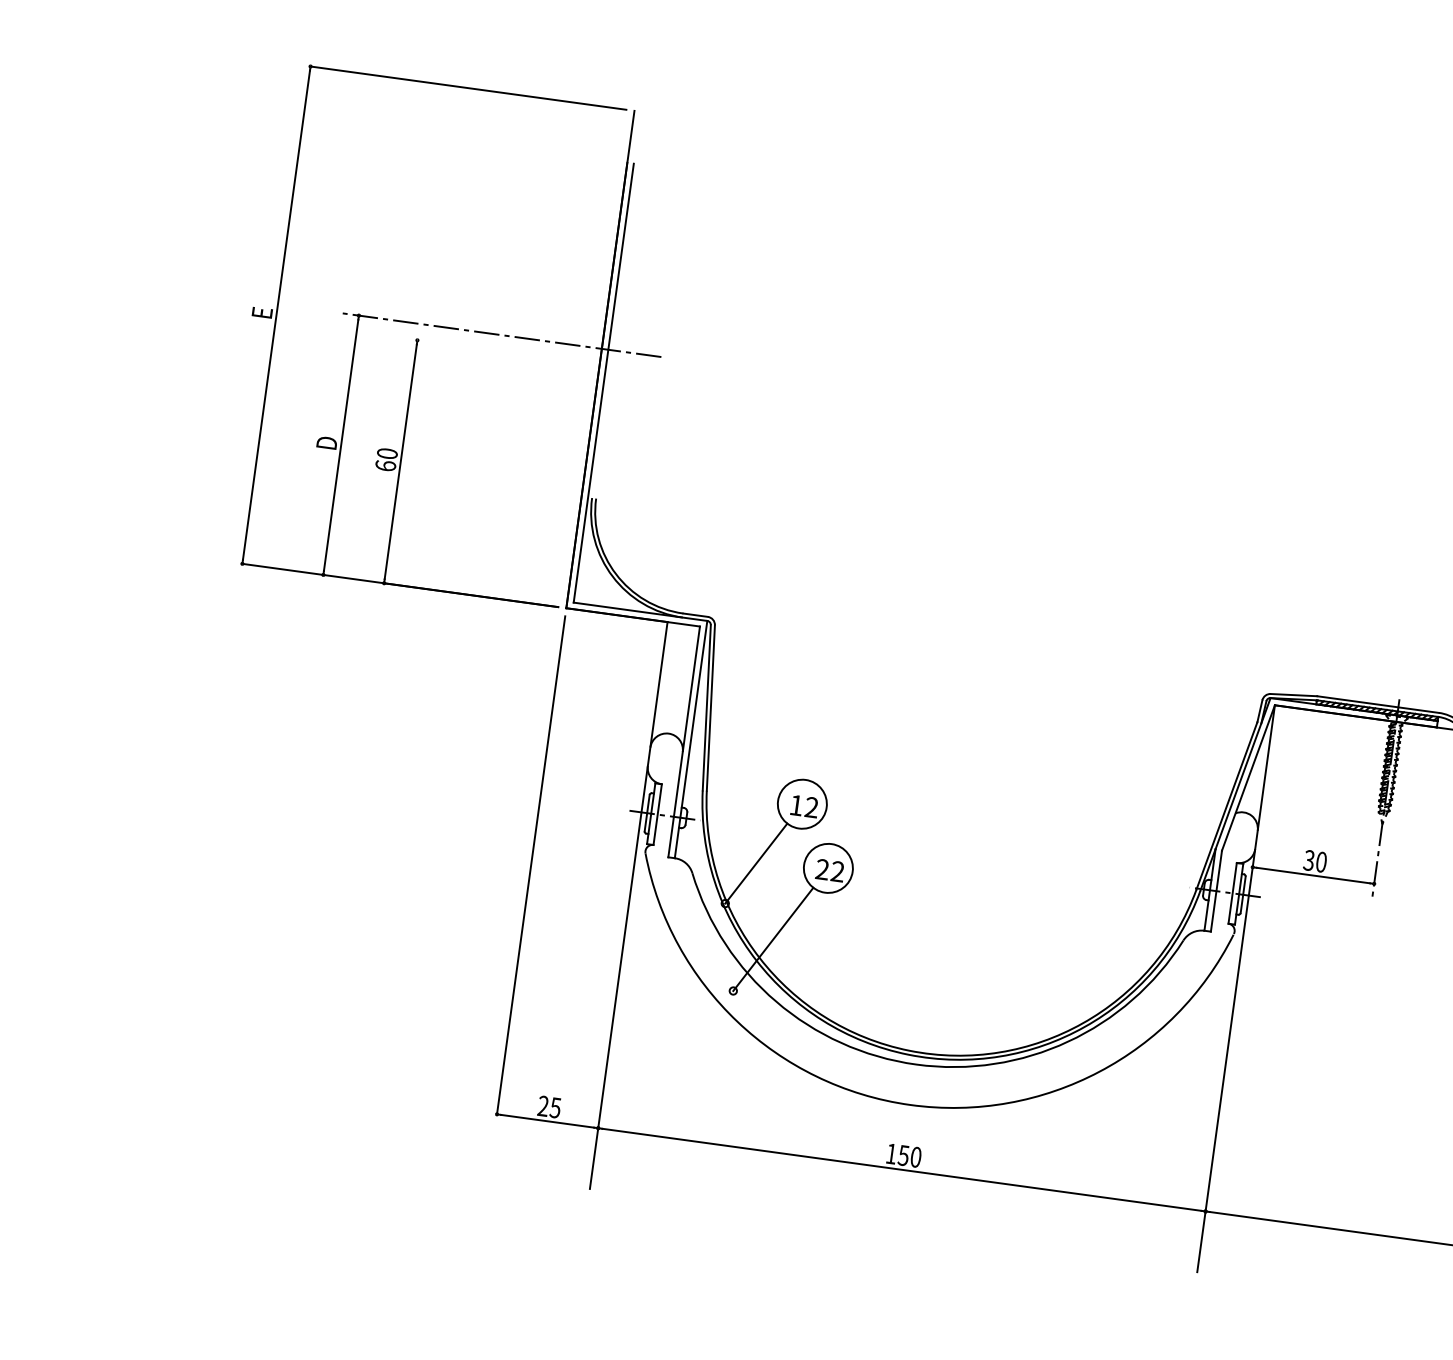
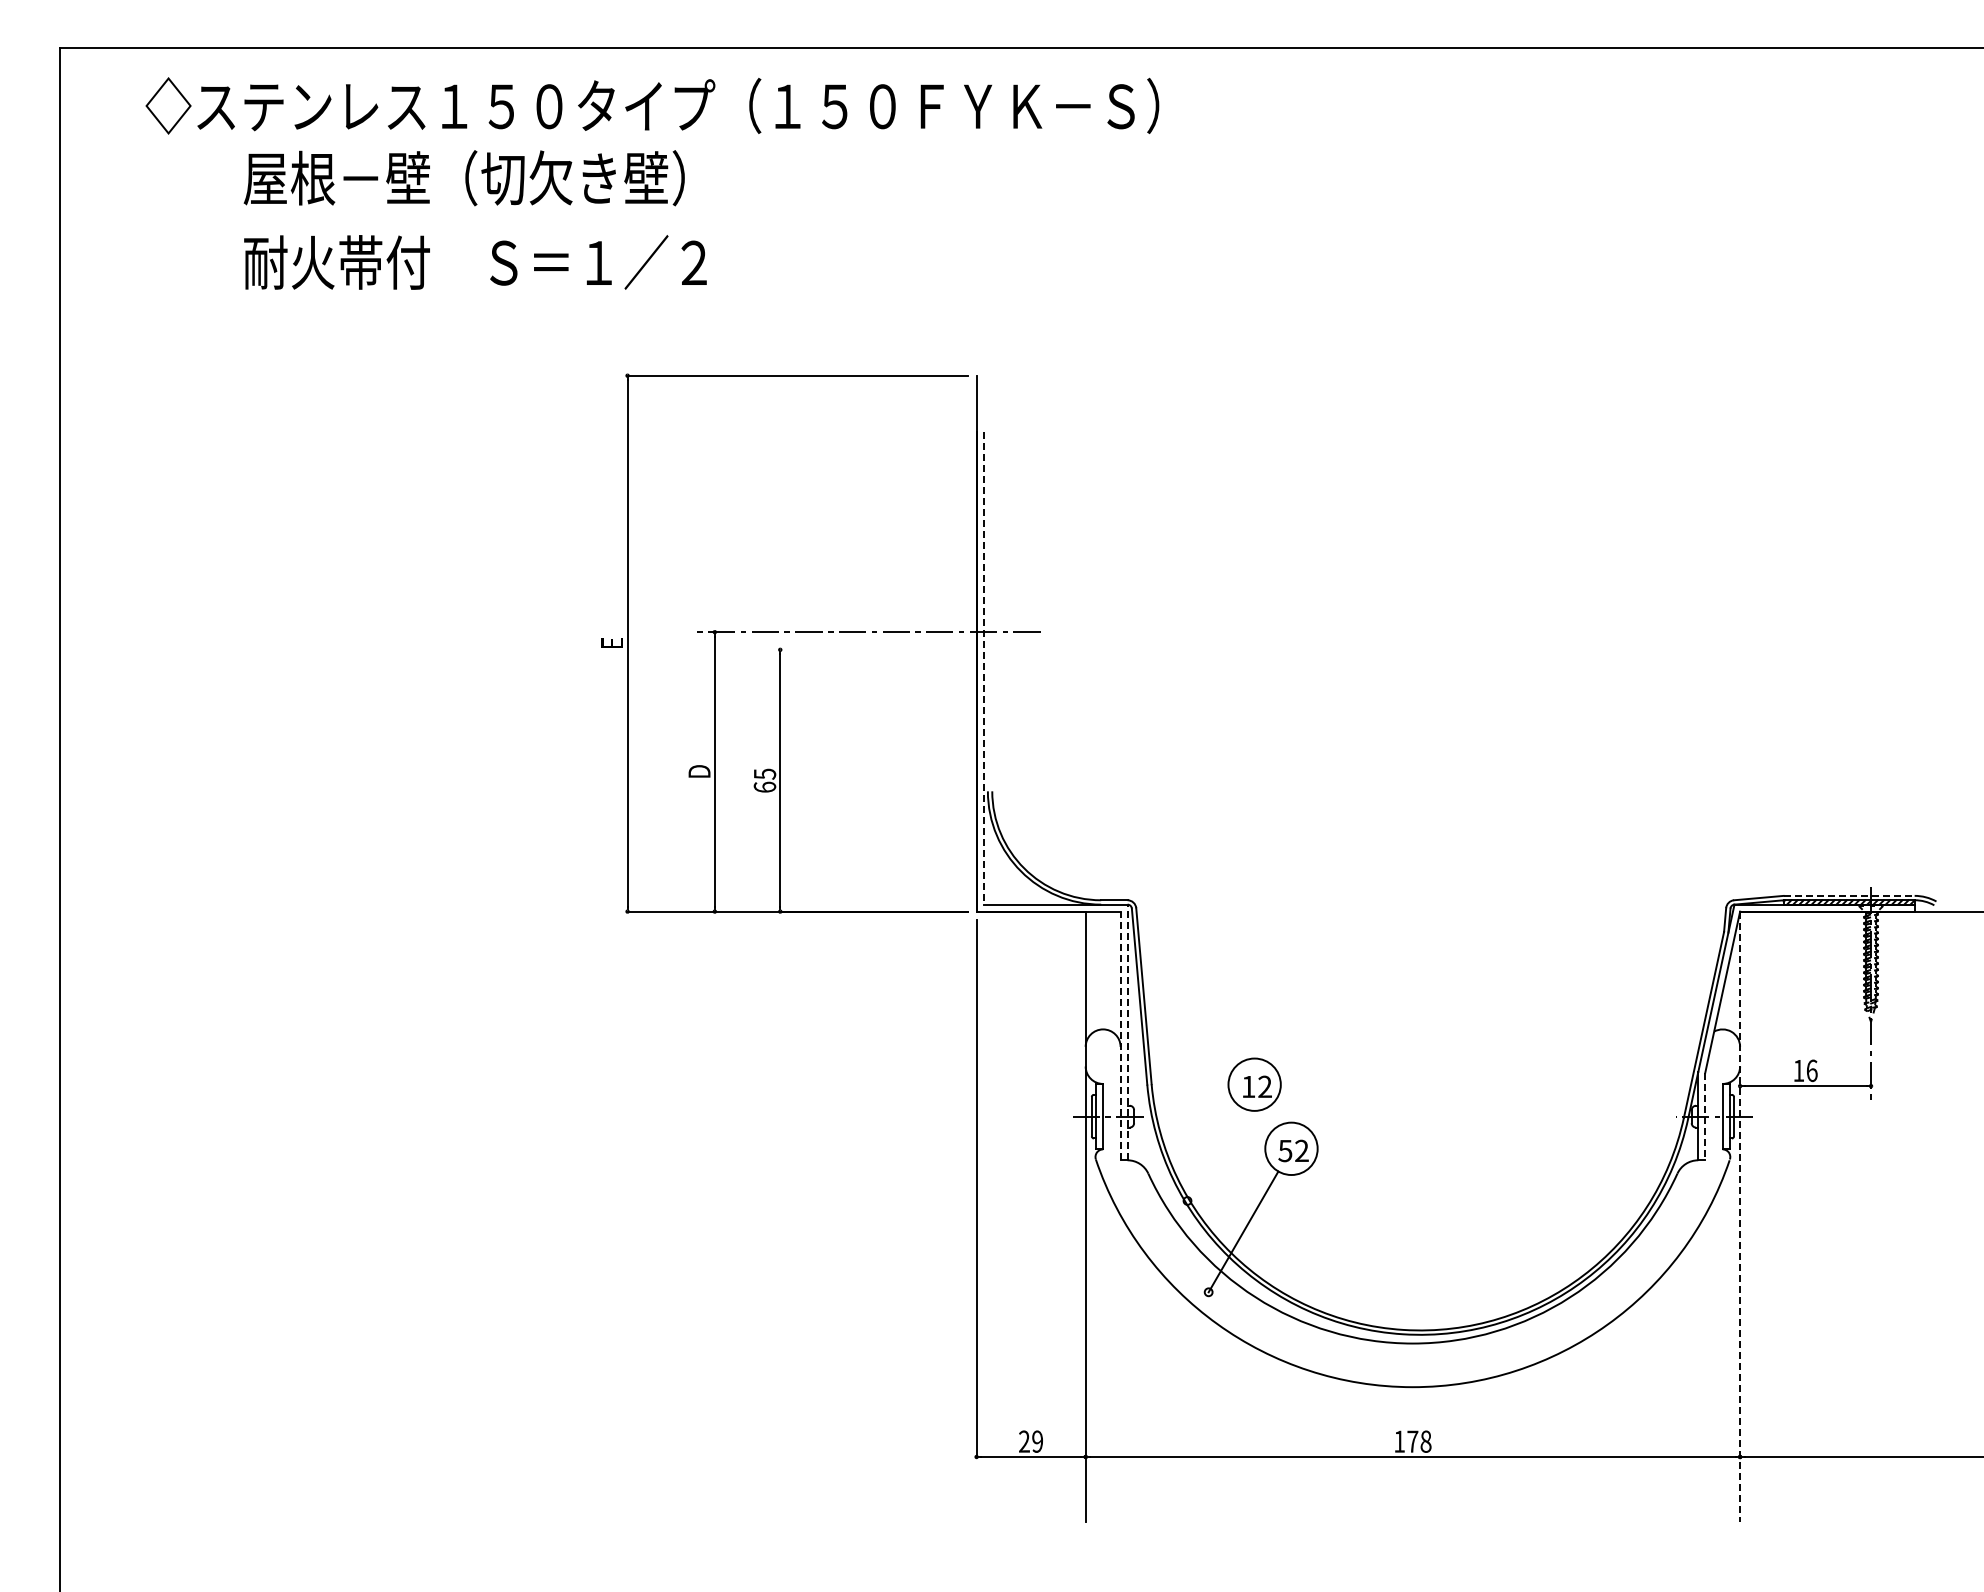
line: (603, 383) -> (983, 668), solid -> dashed
text: (387, 453) -> (764, 773), 60 -> 65
line: (1378, 704) -> (1849, 895), solid -> dashed
line: (691, 739) -> (1127, 1032), solid -> dashed
line: (684, 741) -> (1120, 1035), solid -> dashed
text: (1315, 861) -> (1805, 1070), 30 -> 16
line: (756, 862) -> (1214, 1153), removed
text: (822, 869) -> (1285, 1150), 22 -> 52
line: (1216, 891) -> (1705, 1116), solid -> dashed
line: (1236, 989) -> (1740, 1217), solid -> dashed
text: (555, 1107) -> (1037, 1441), 25 -> 29
text: (910, 1156) -> (1419, 1441), 150 -> 178

